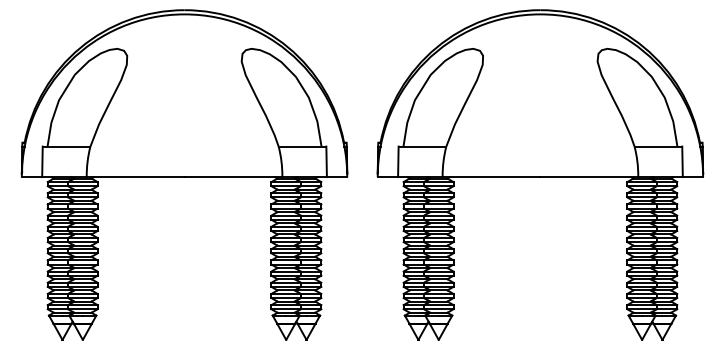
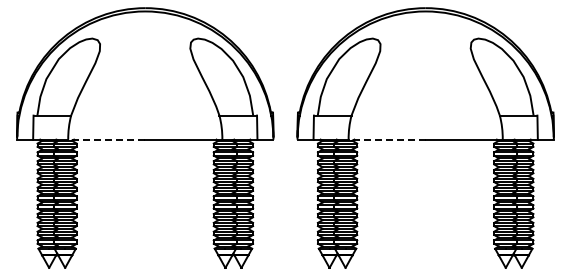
line: (135, 176) -> (106, 139), solid -> dashed
line: (491, 176) -> (387, 139), solid -> dashed

